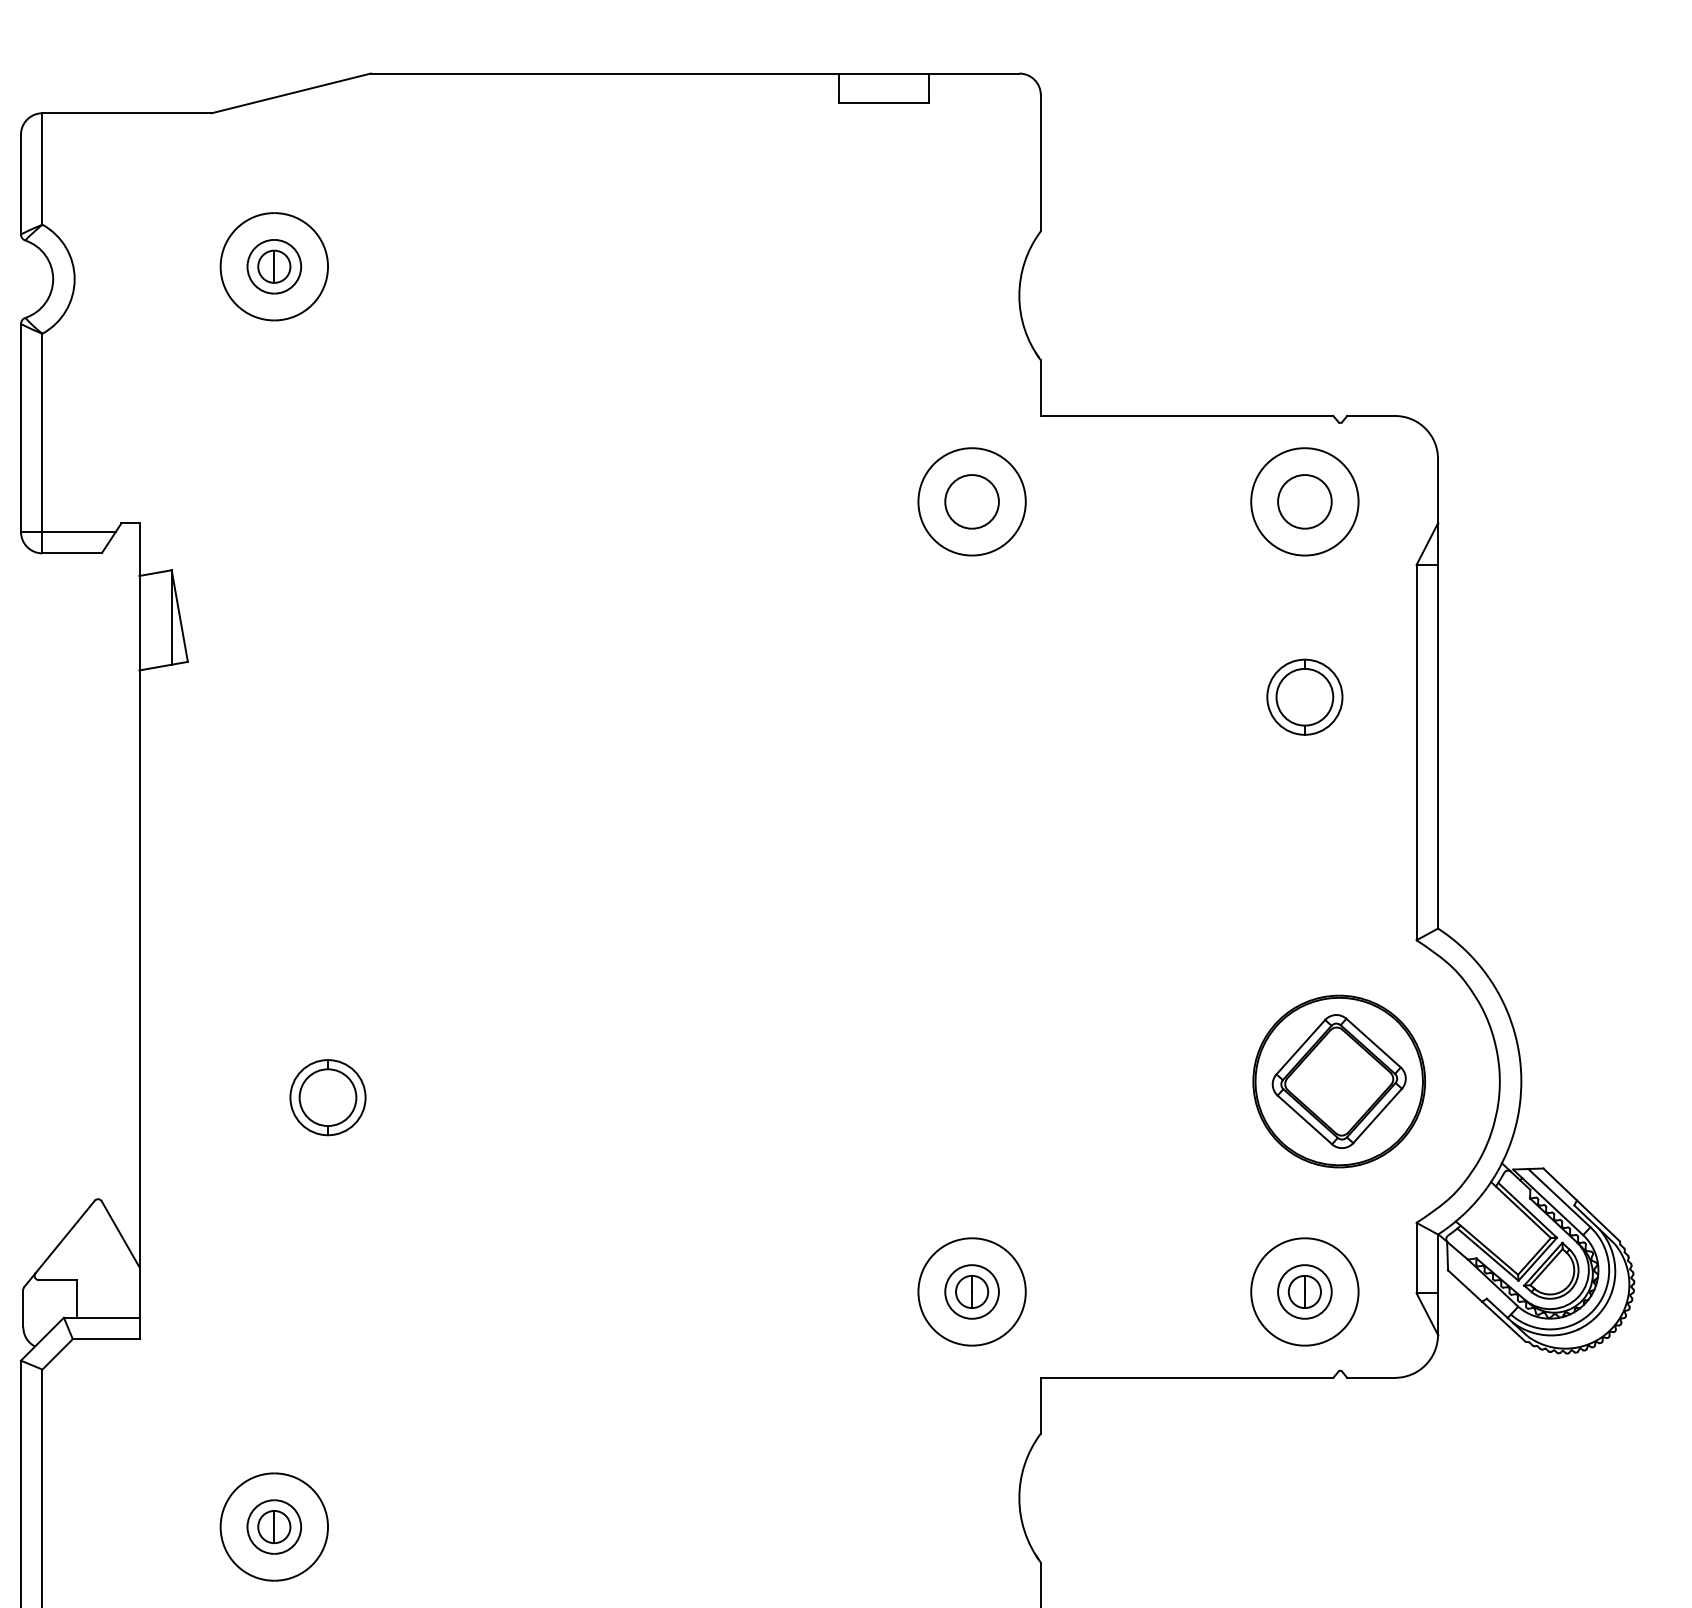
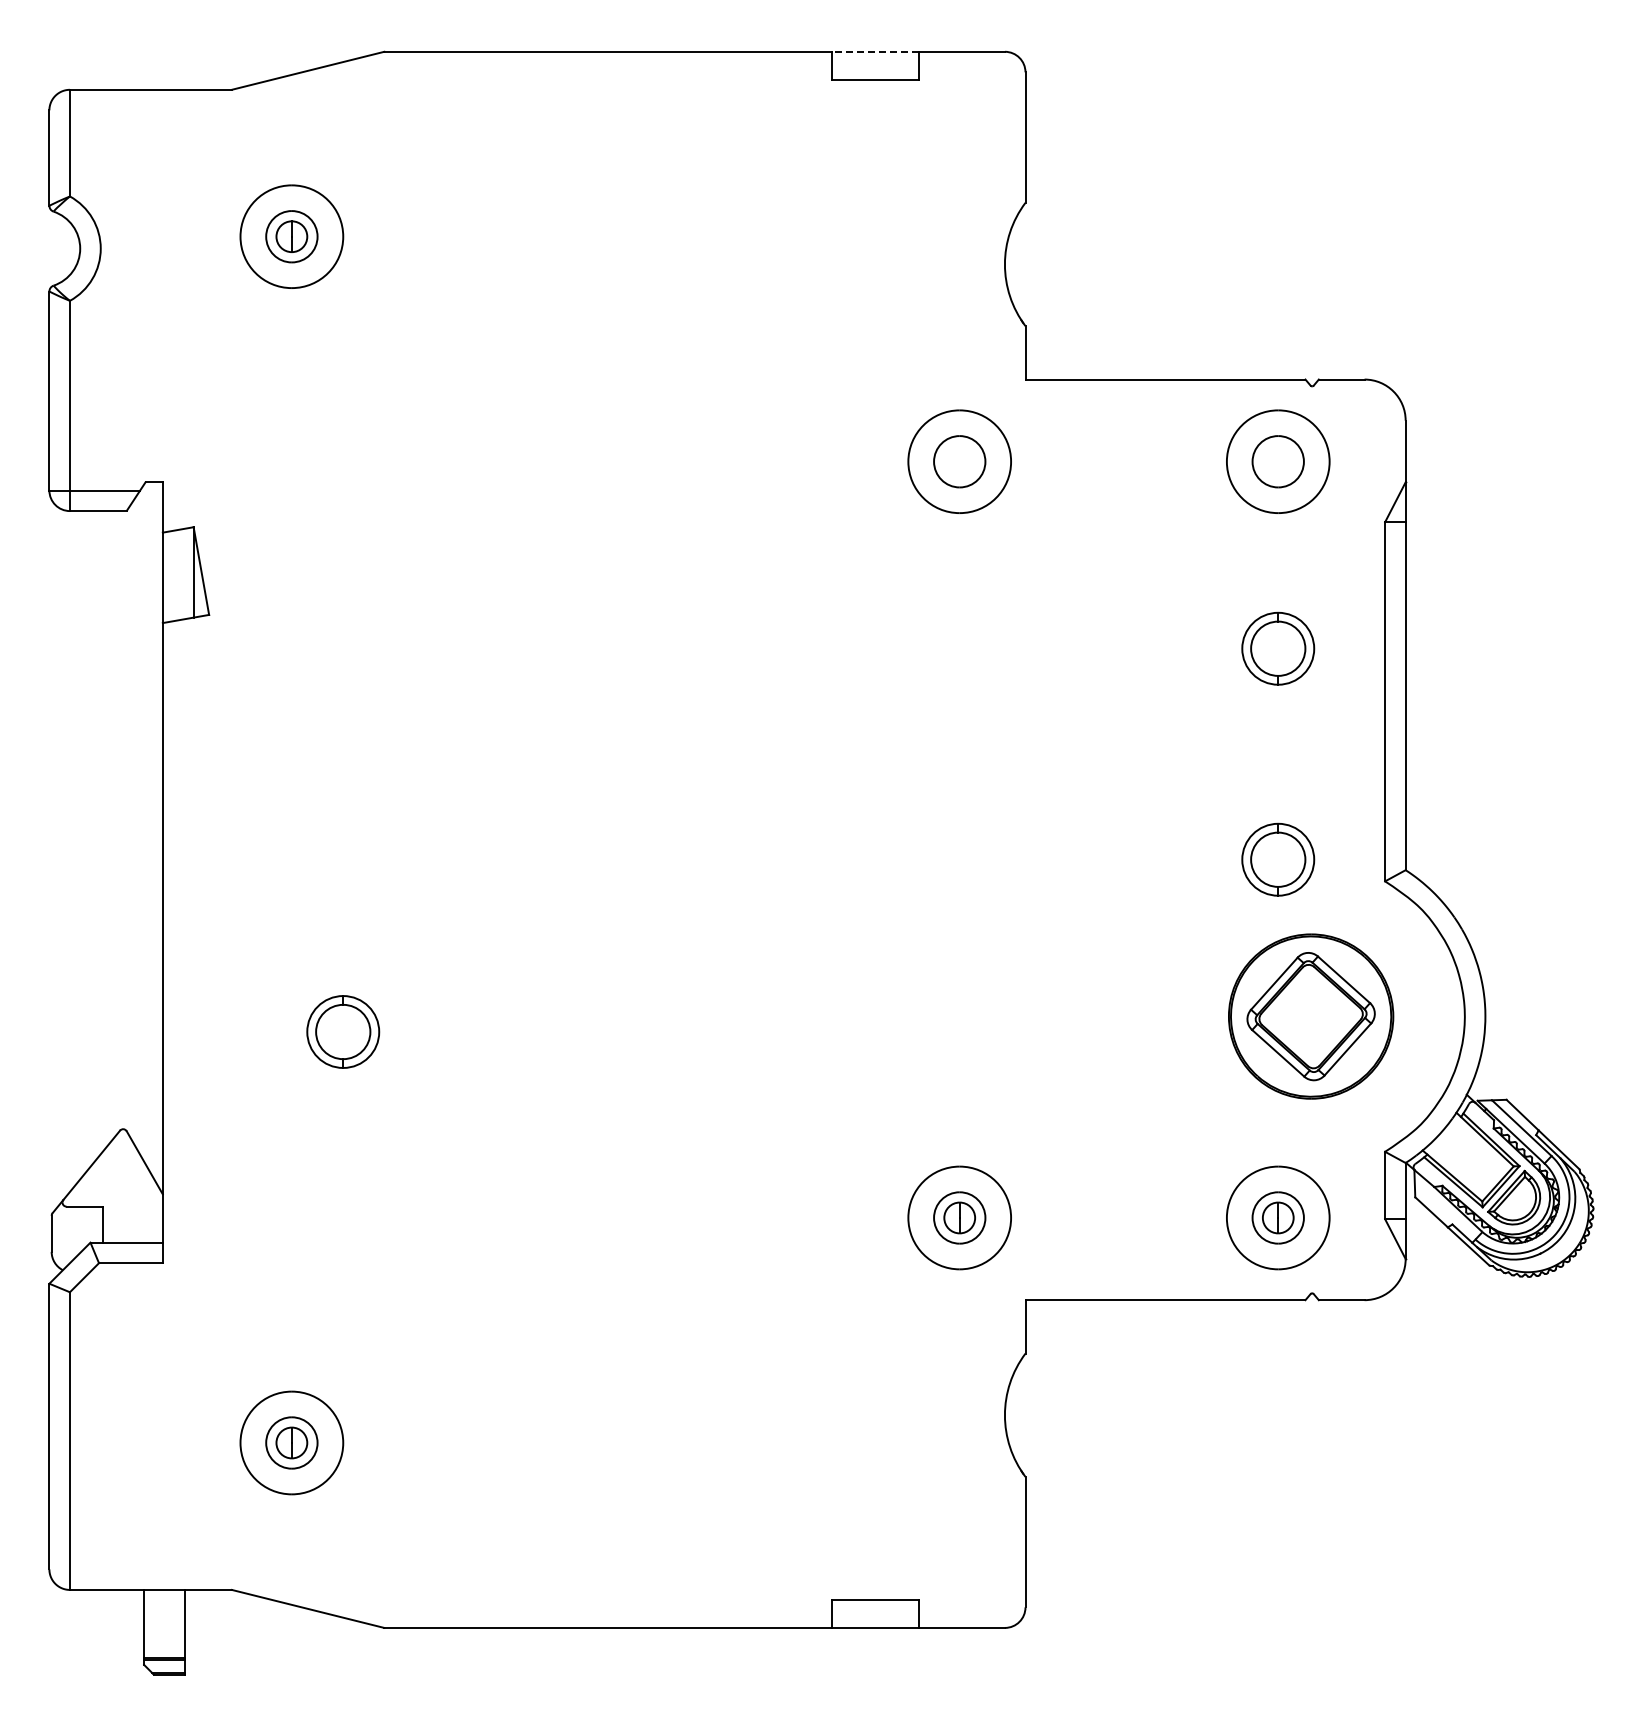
line: (883, 73) -> (874, 51), solid -> dashed
part: (1305, 917) -> (1278, 859), added

